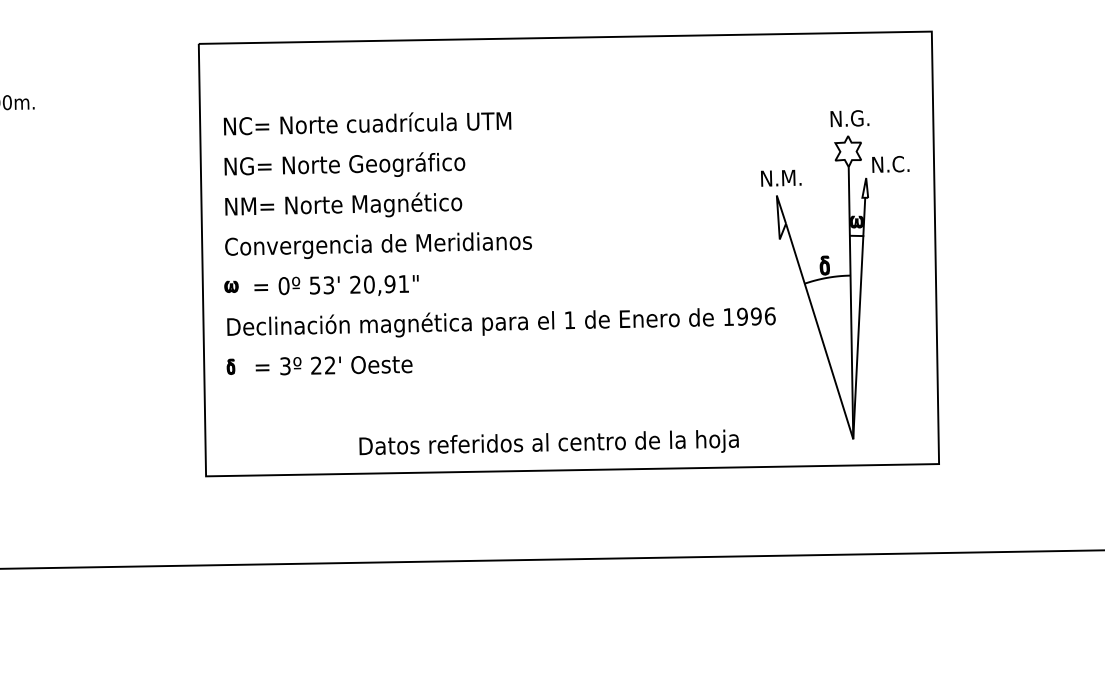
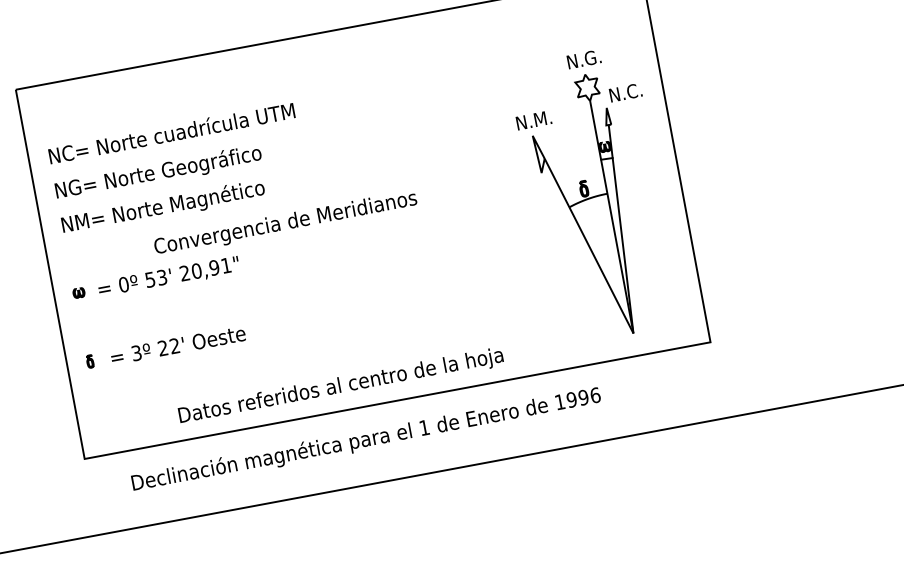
text: (378, 245) -> (285, 223), moved
text: (501, 322) -> (366, 439), moved
text: (548, 442) -> (340, 385), moved

